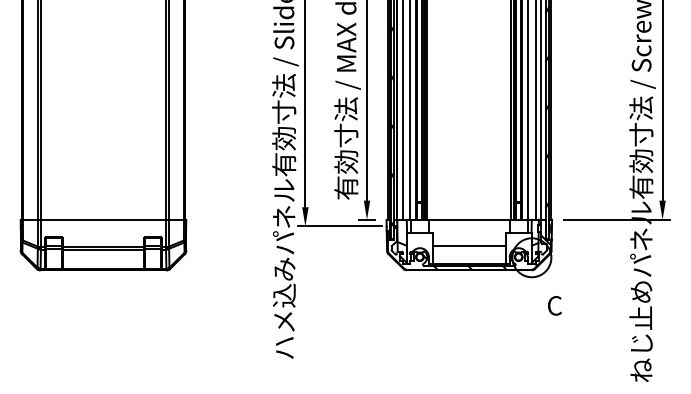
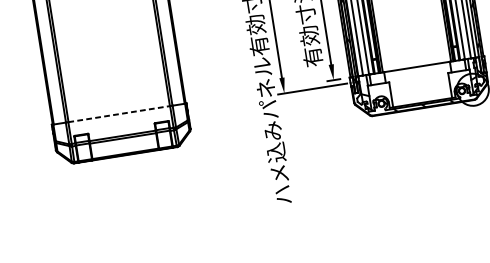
line: (103, 219) -> (119, 113), solid -> dashed
line: (469, 246) -> (420, 88), removed

